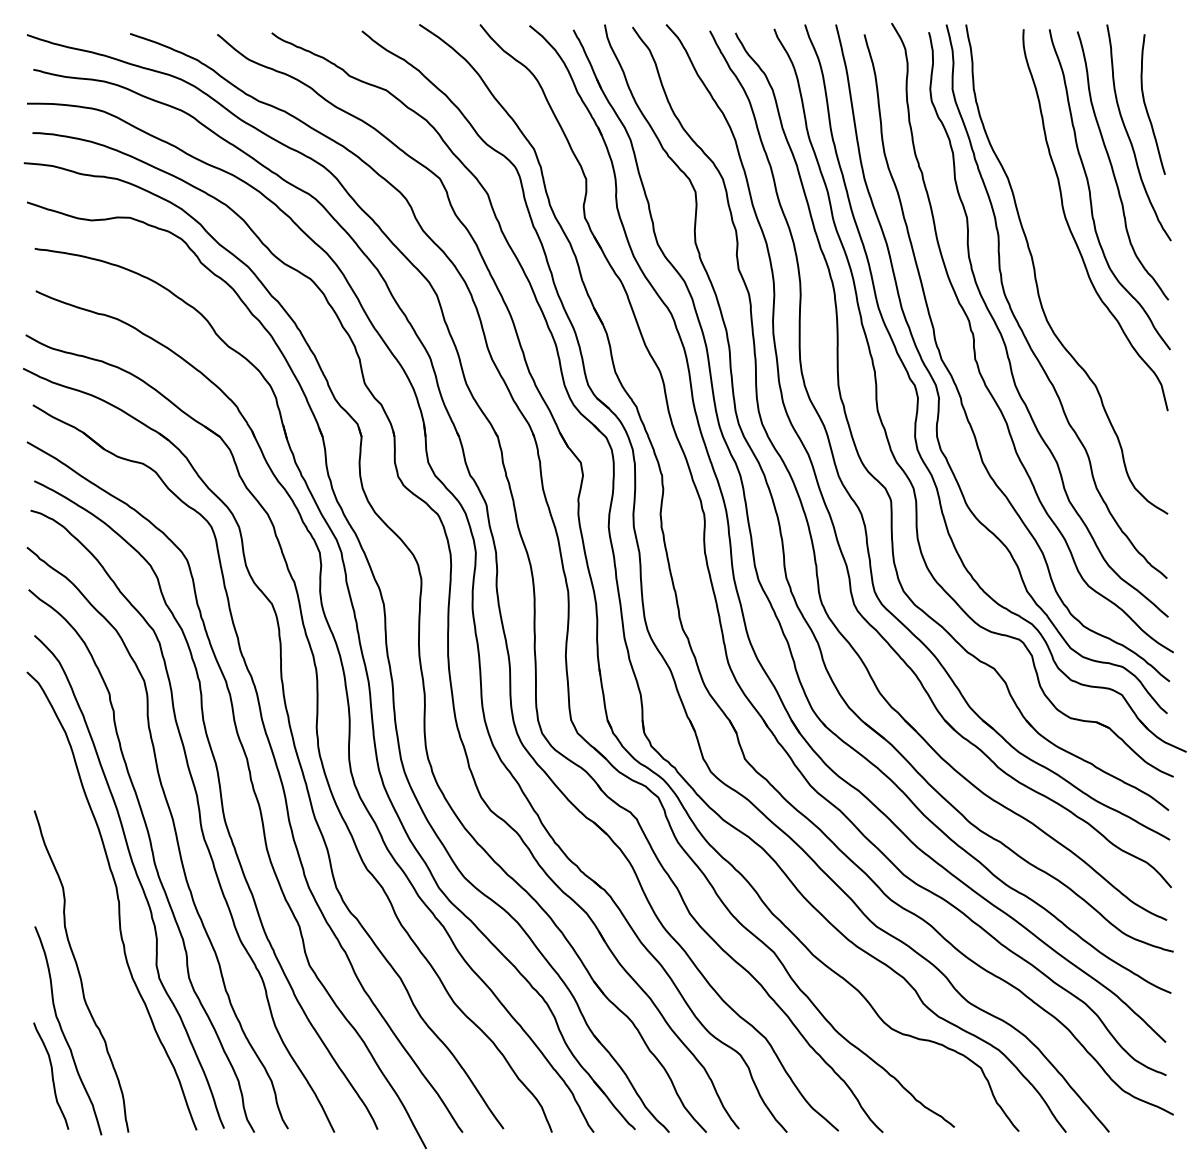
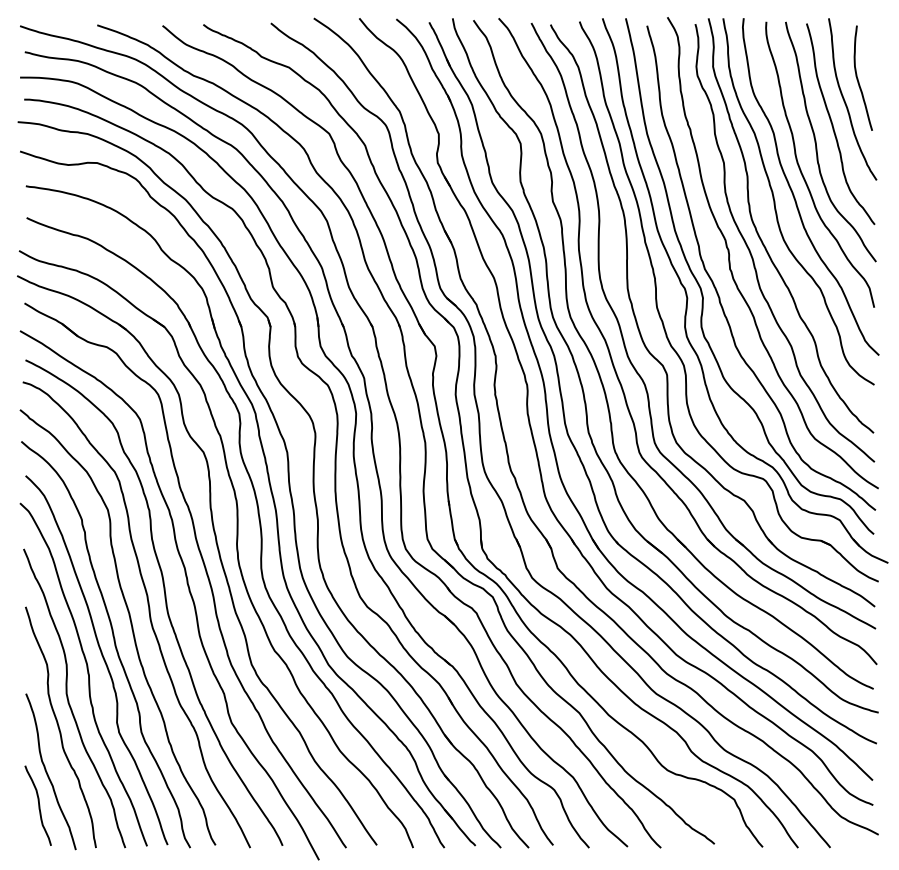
curve: (1061, 259) -> (794, 194), added
curve: (93, 935) -> (69, 700), added

